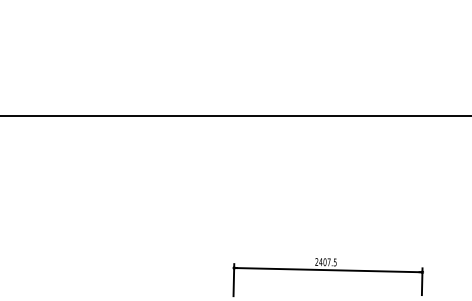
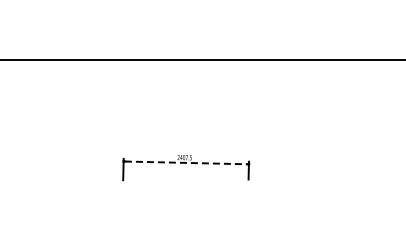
line: (328, 269) -> (186, 162), solid -> dashed

